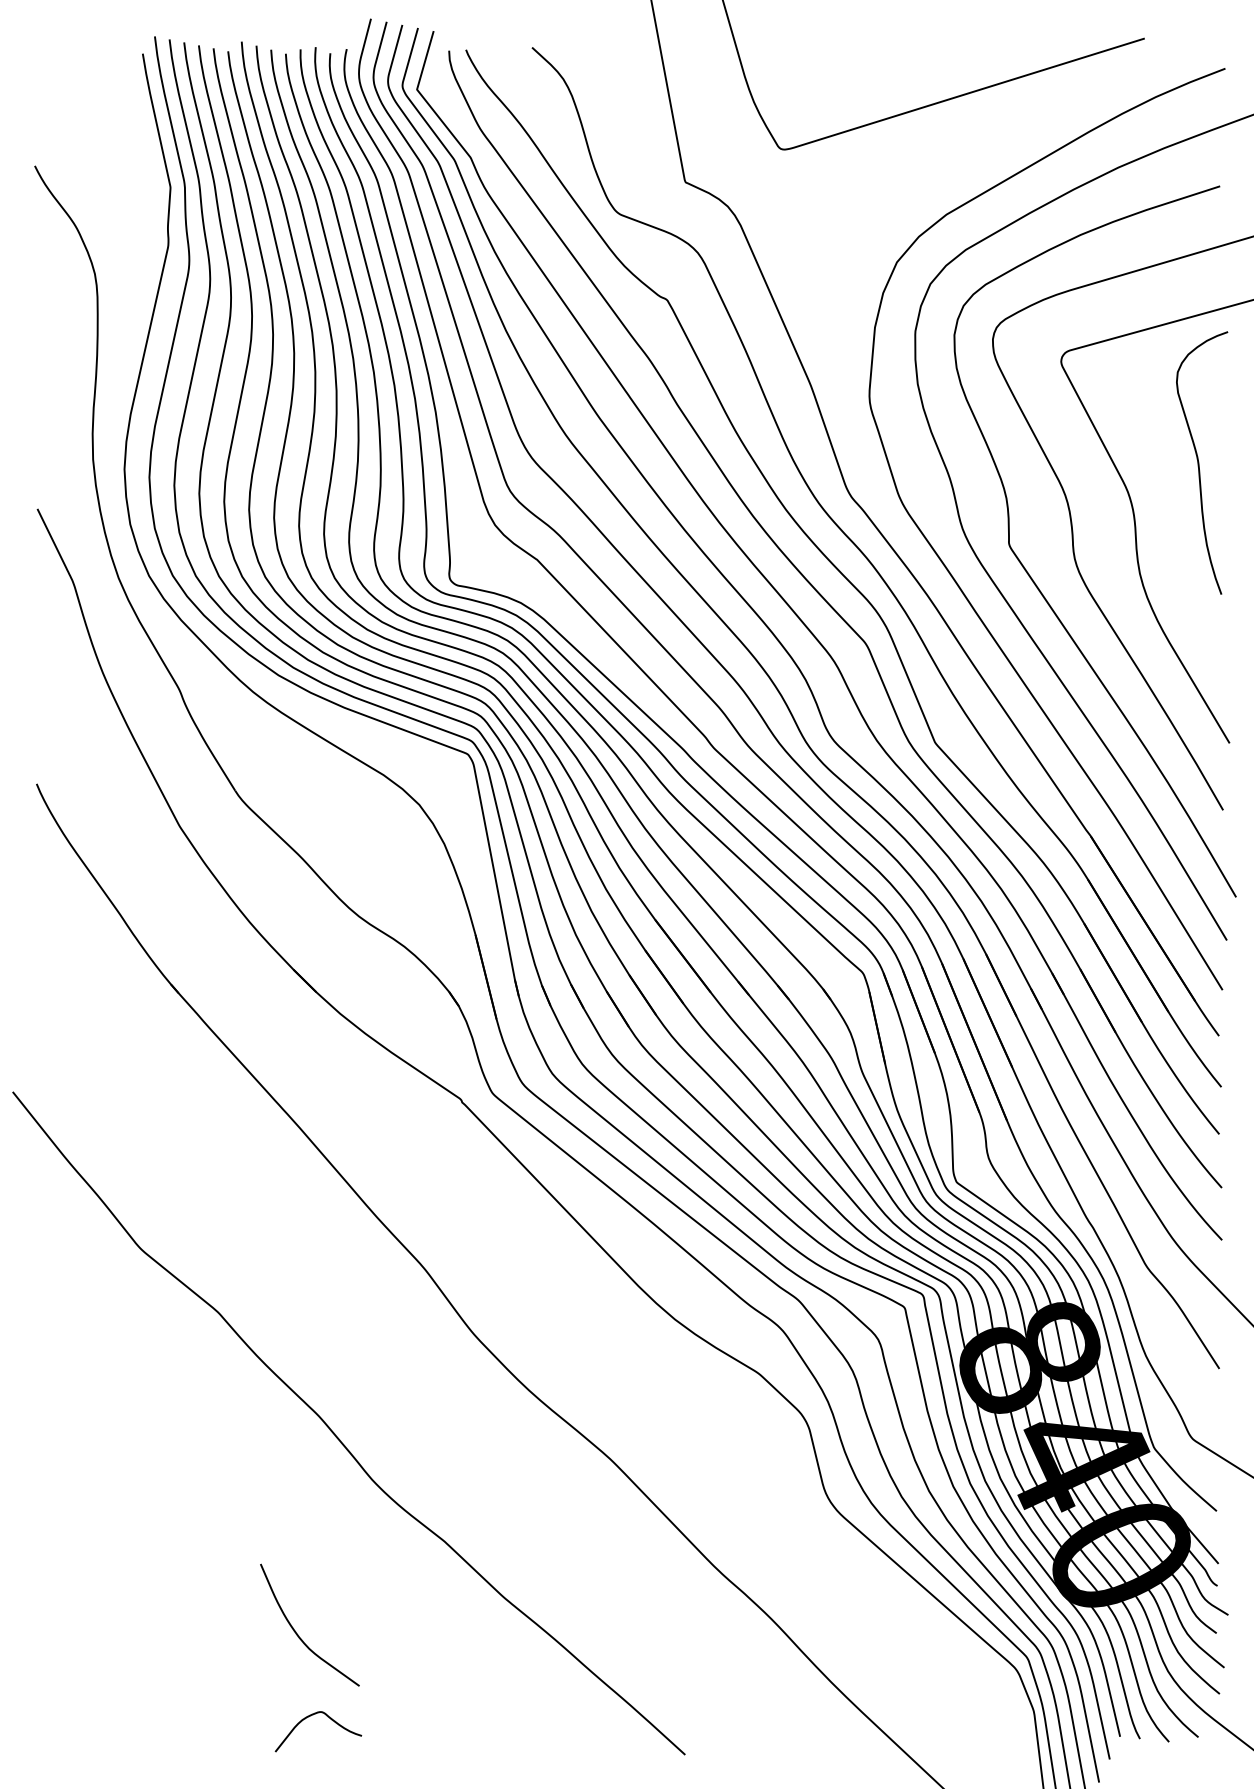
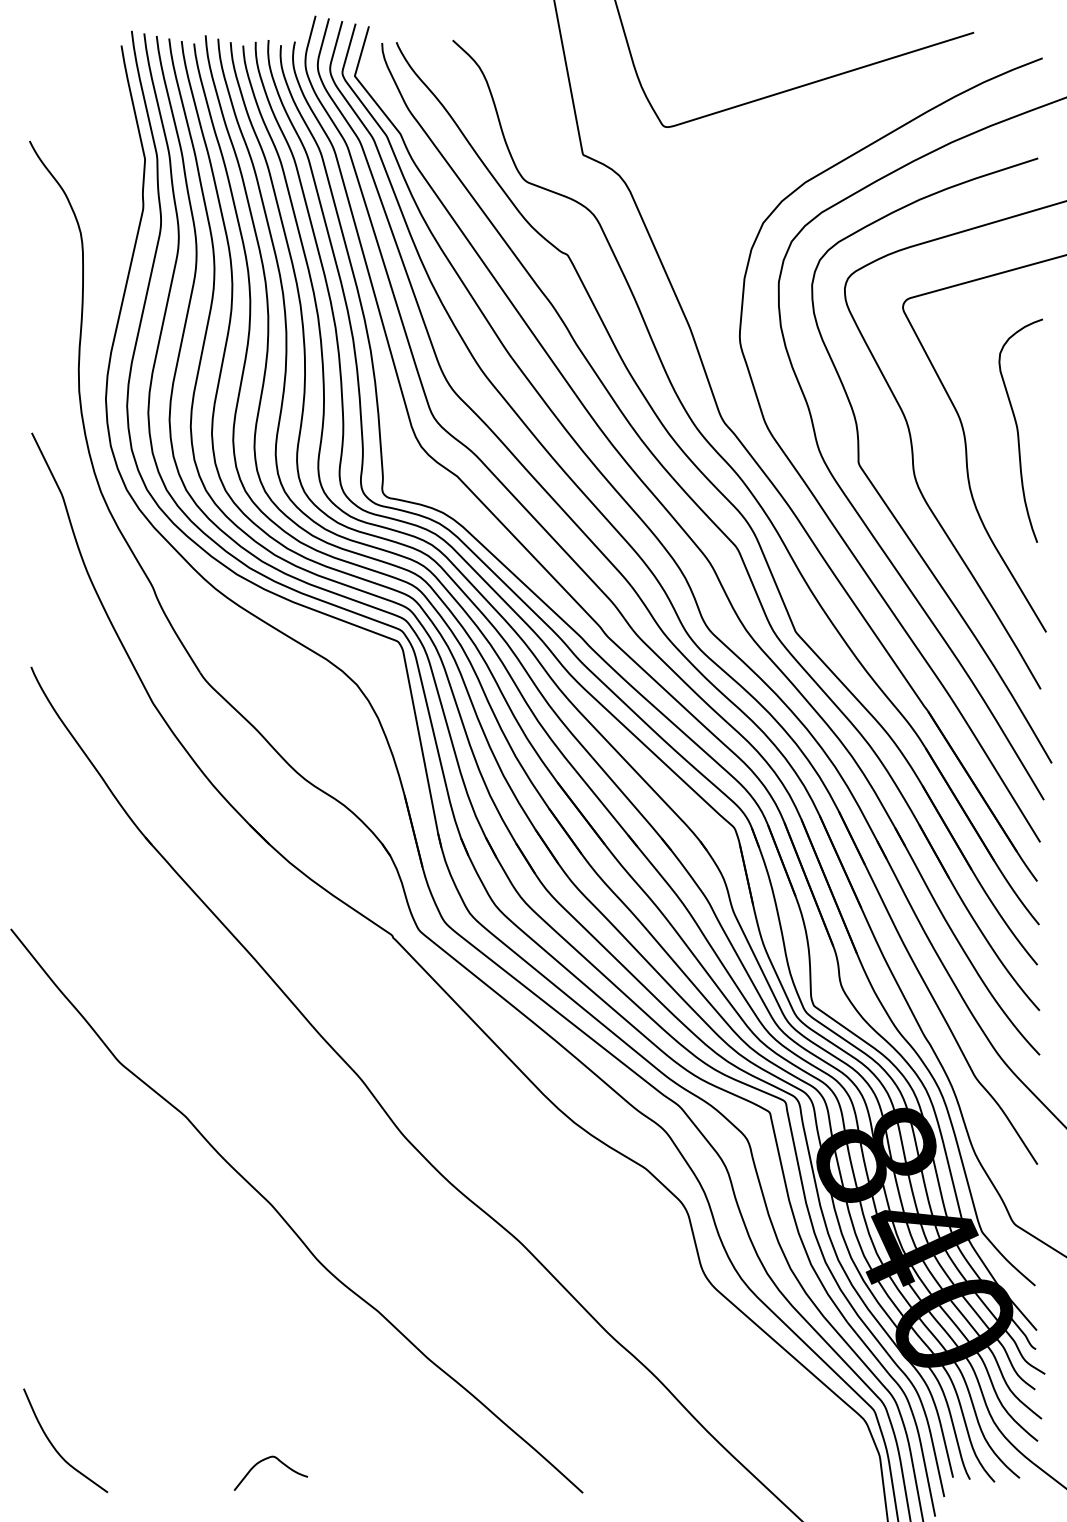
curve: (1199, 462) -> (1018, 430), moved
curve: (297, 1633) -> (55, 1447), moved

